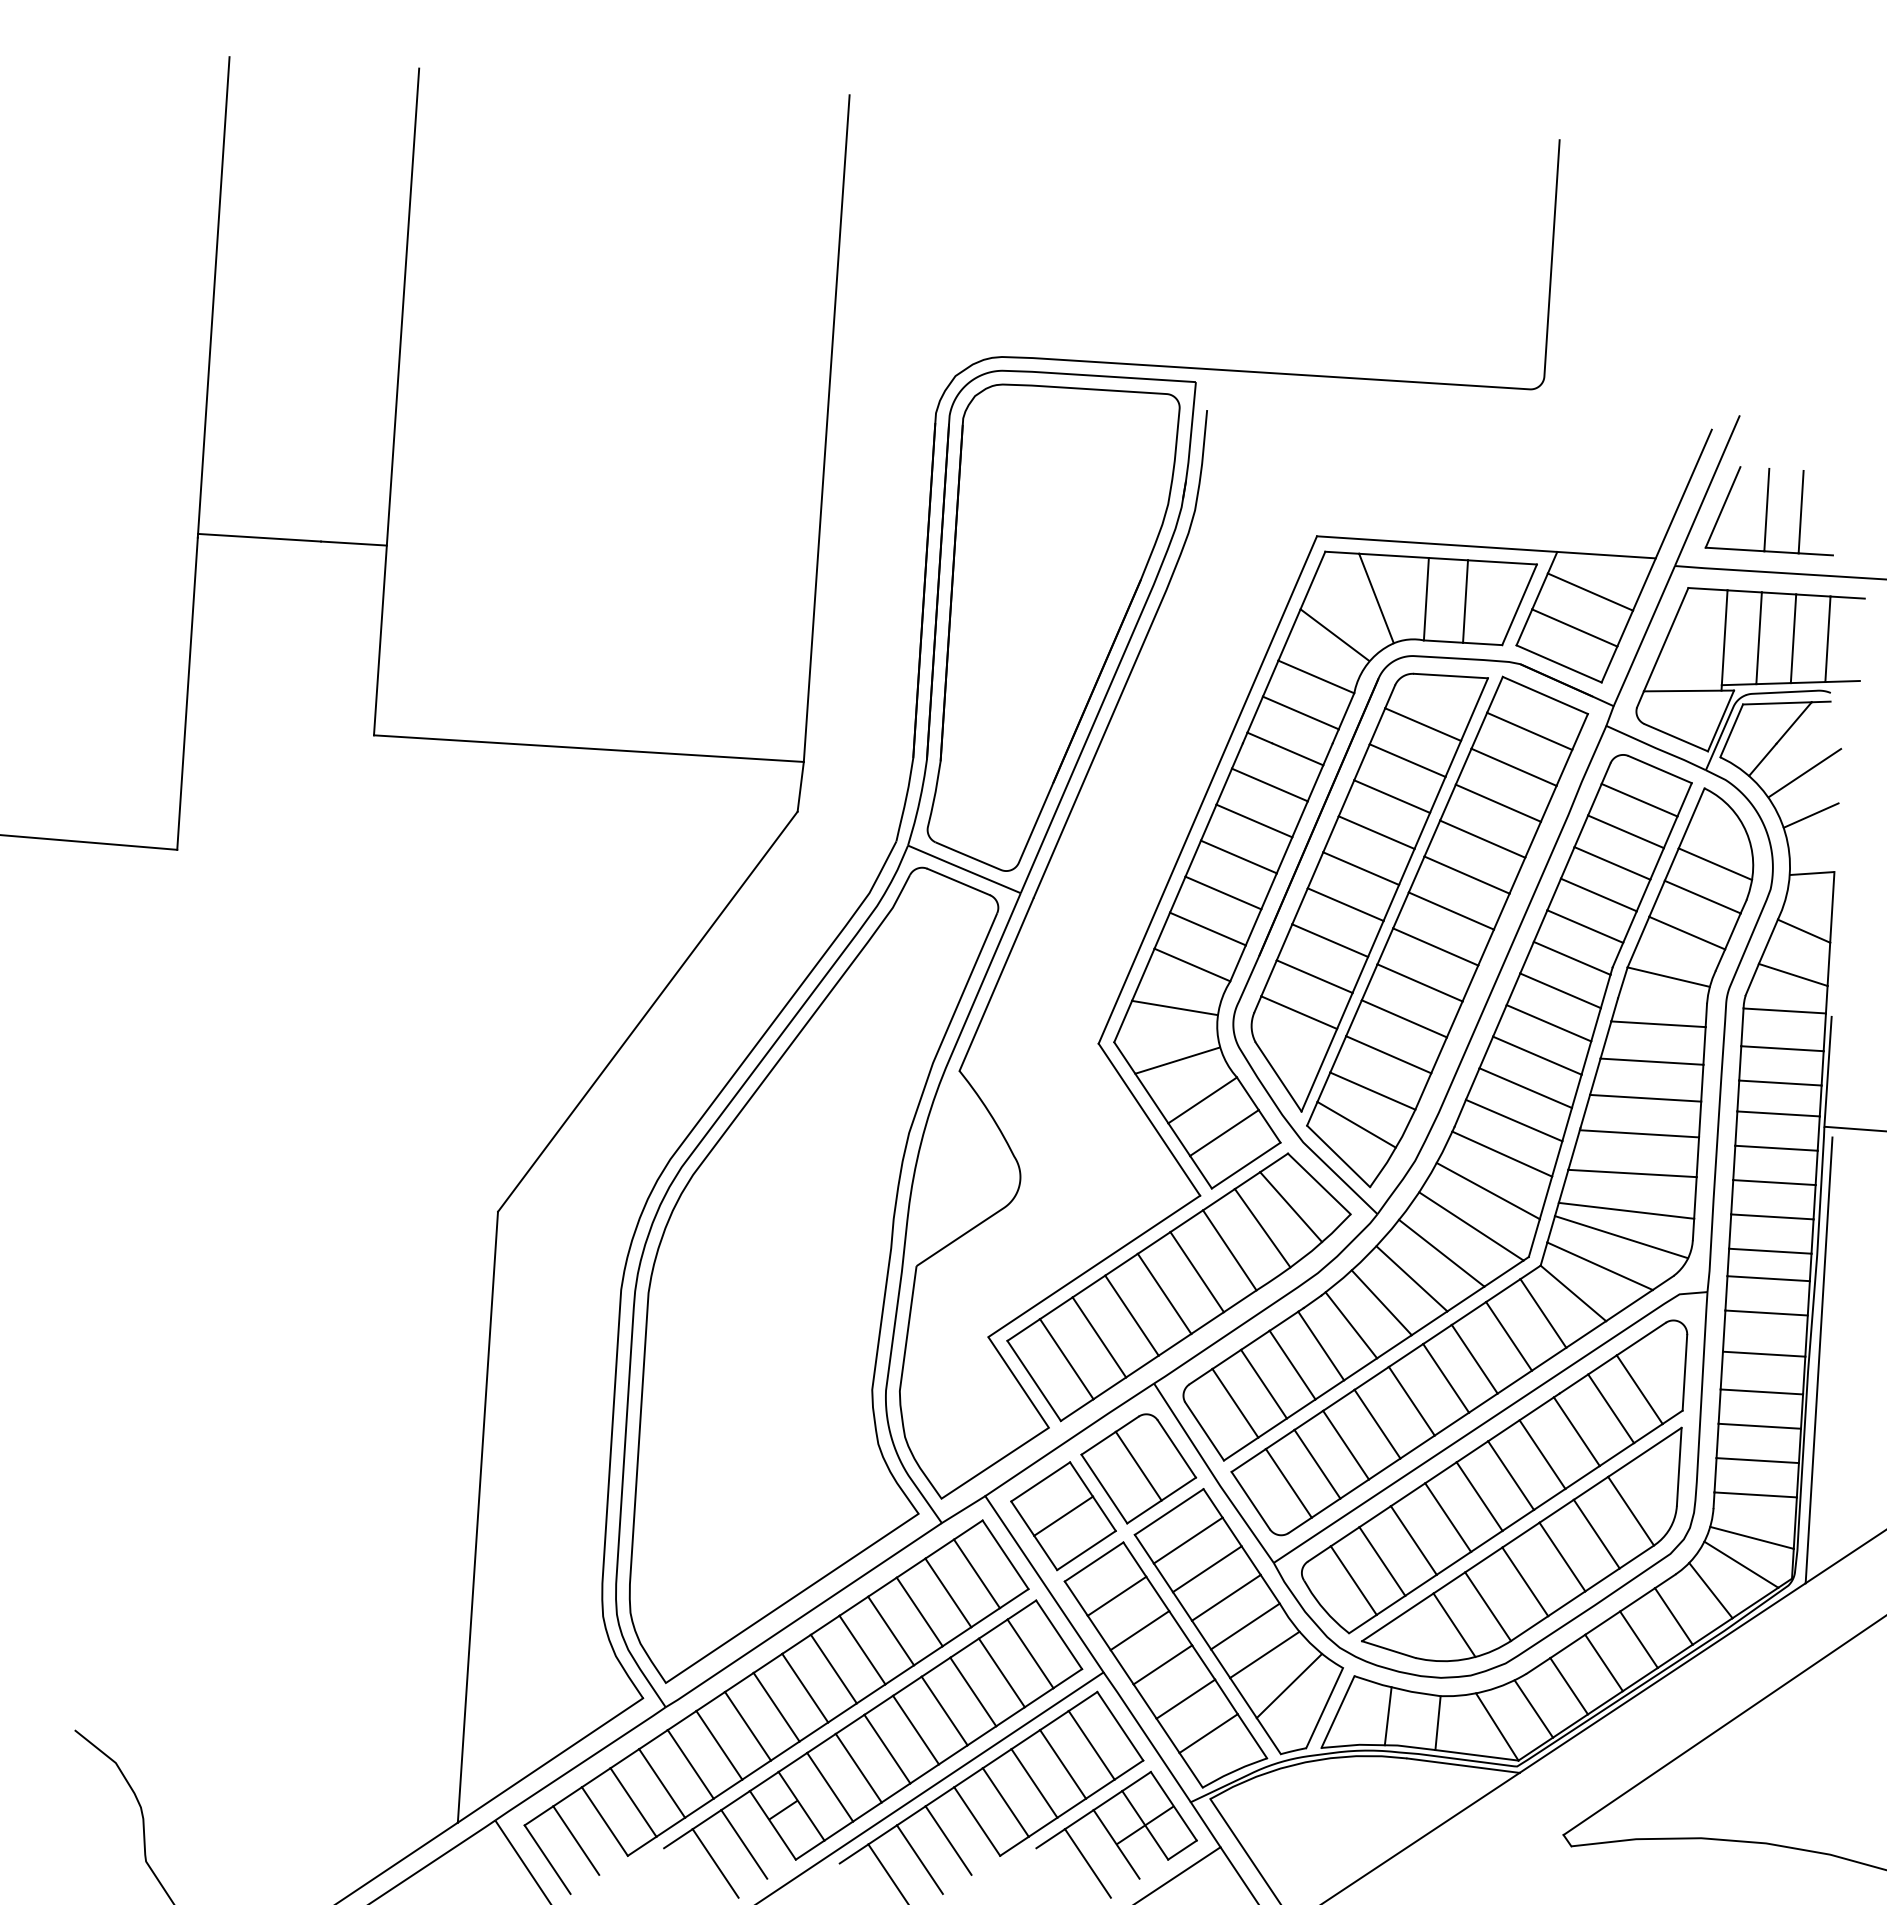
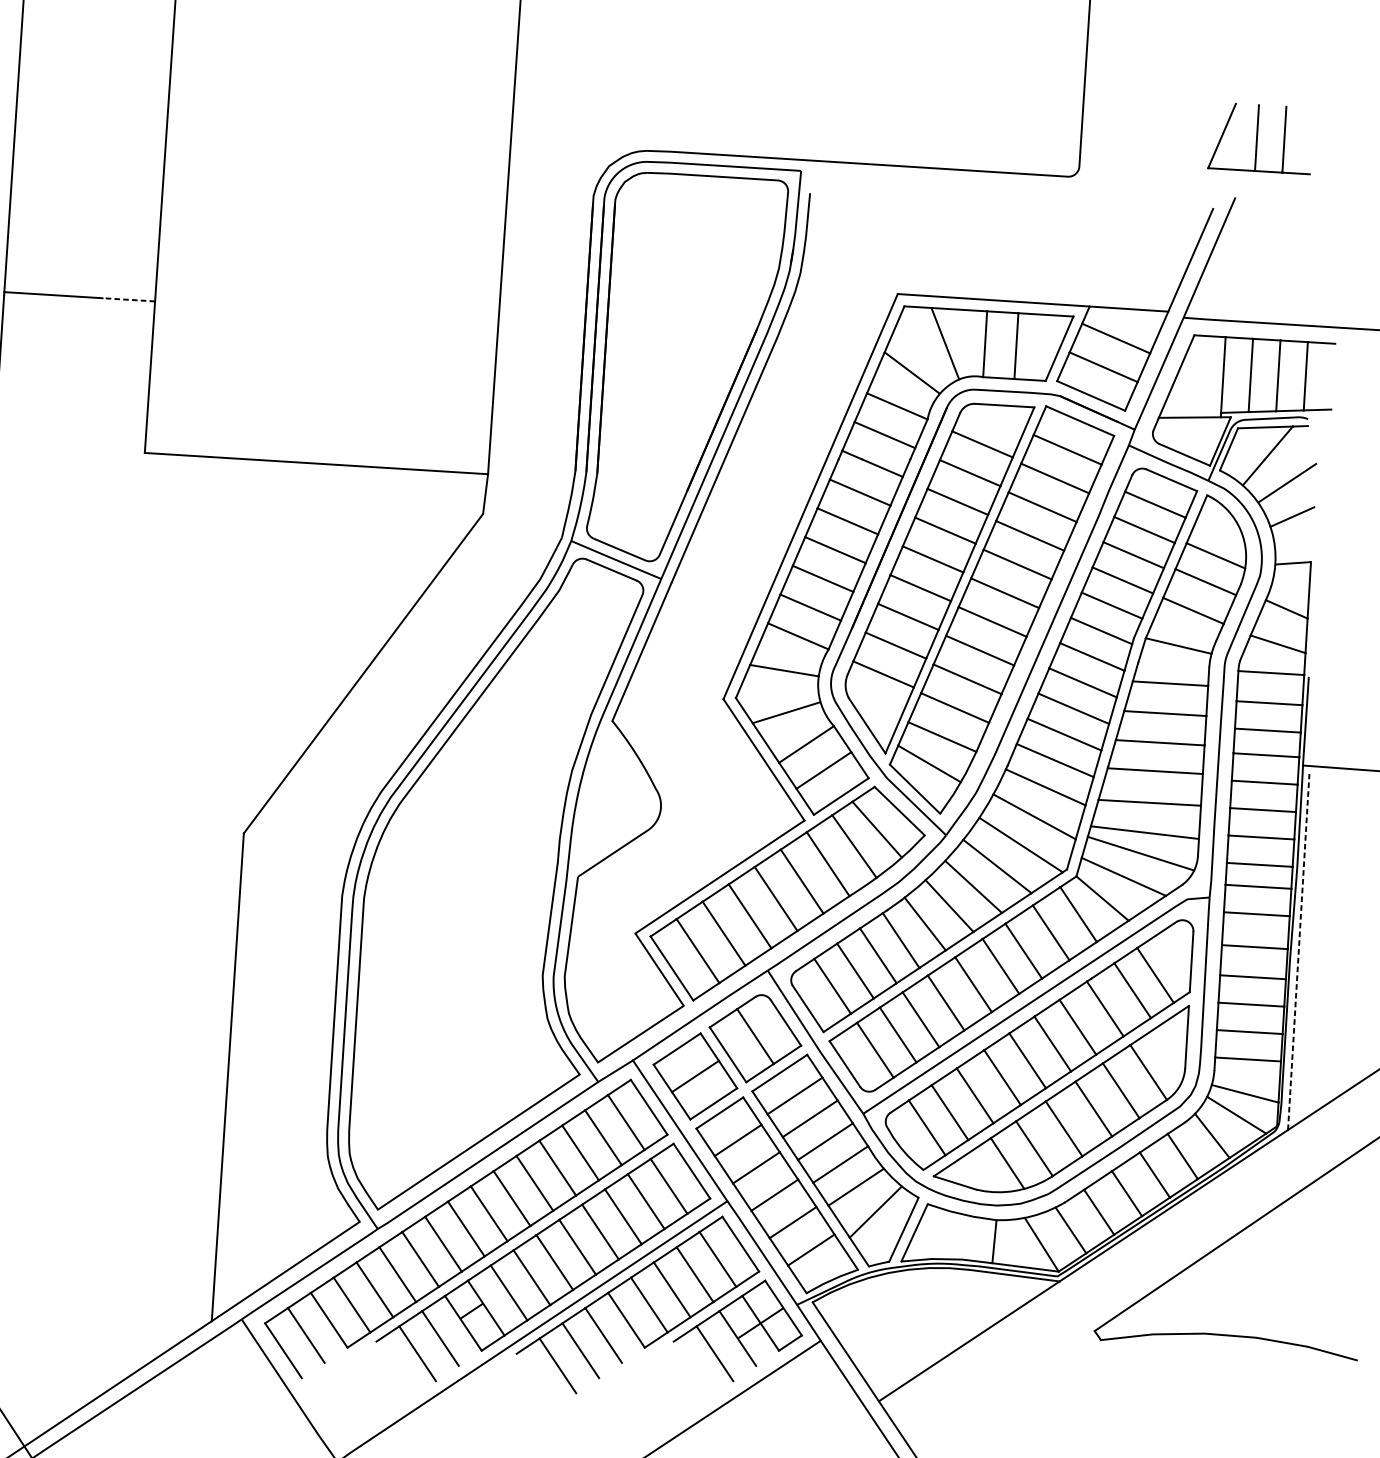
part: (1768, 511) -> (1258, 139), moved
line: (353, 543) -> (128, 299), solid -> dashed
line: (1819, 1359) -> (1299, 951), solid -> dashed
line: (1387, 1716) -> (954, 1236), removed

